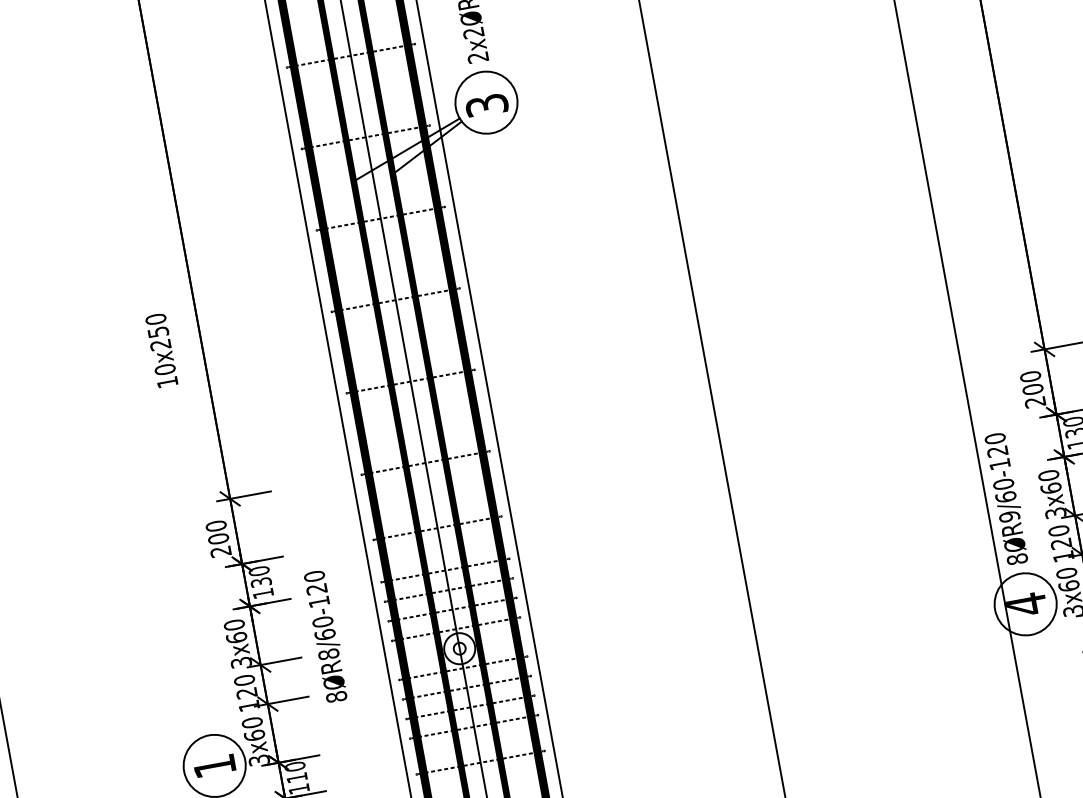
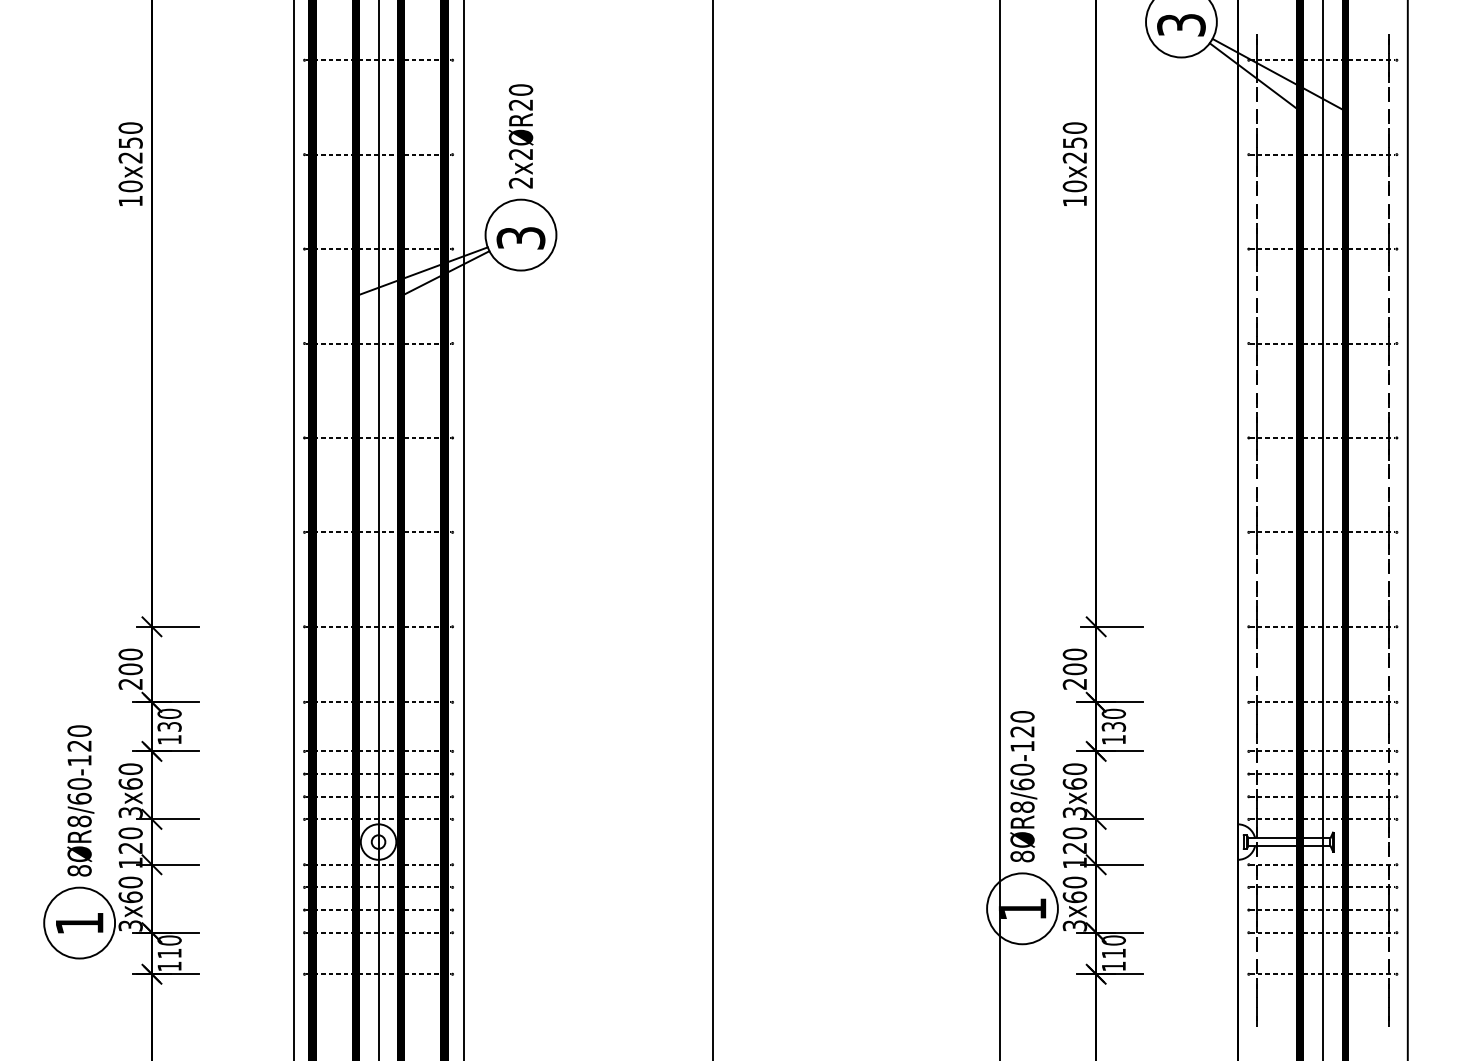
text: (161, 349) -> (130, 163), moved
text: (1009, 516) -> (1022, 807), 8ØR9/60-120 -> 8ØR8/60-120
text: (1026, 604) -> (1023, 909), 4 -> 1
text: (326, 636) -> (80, 800), moved

